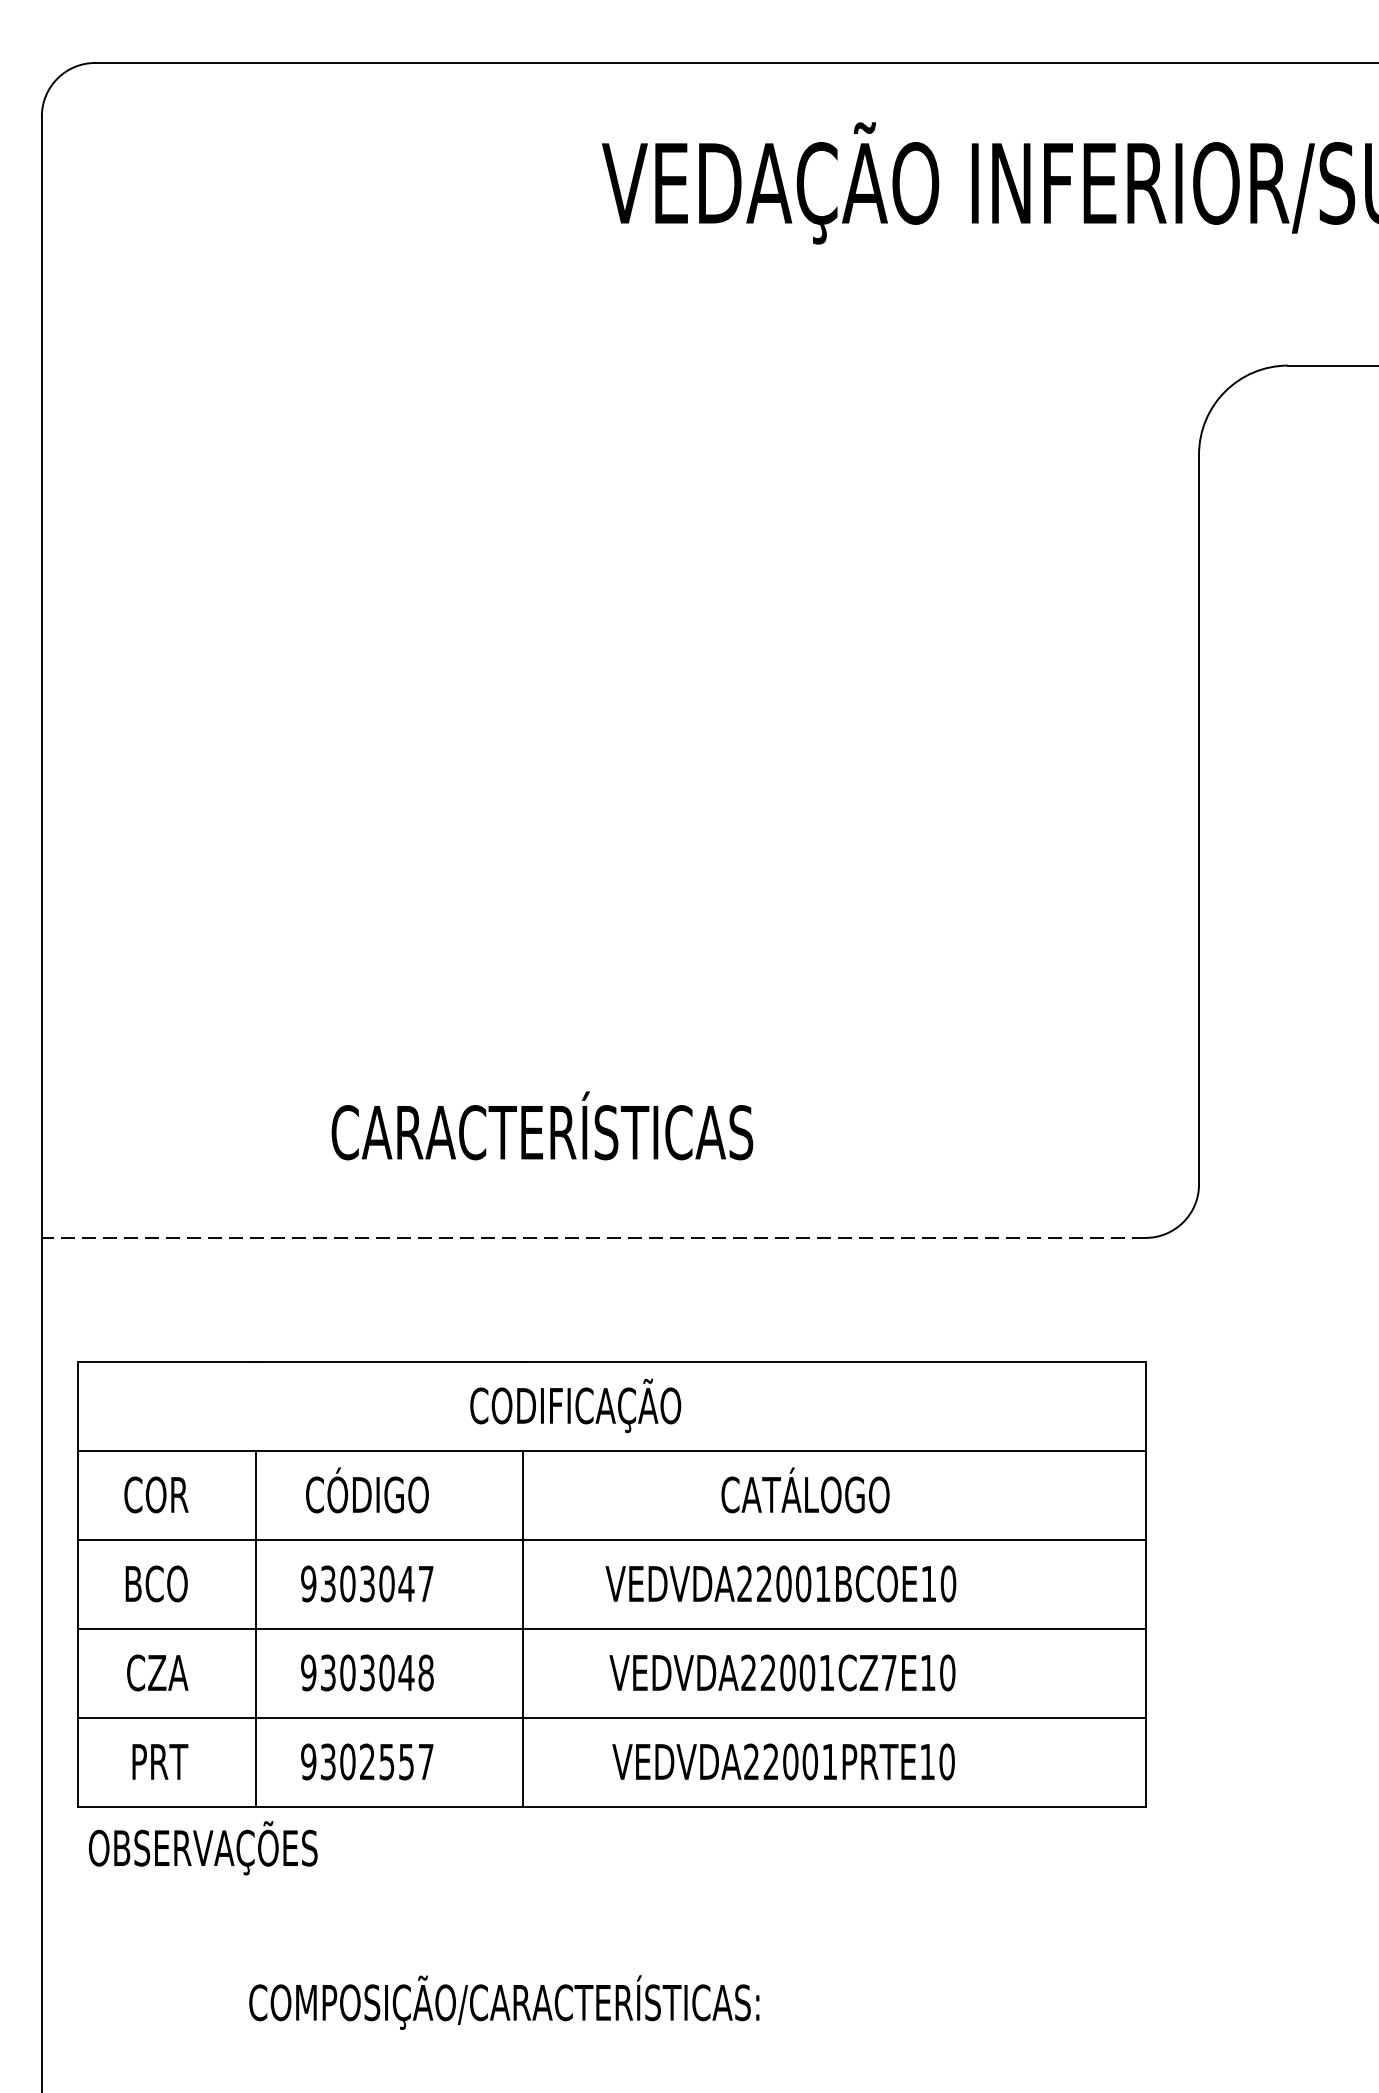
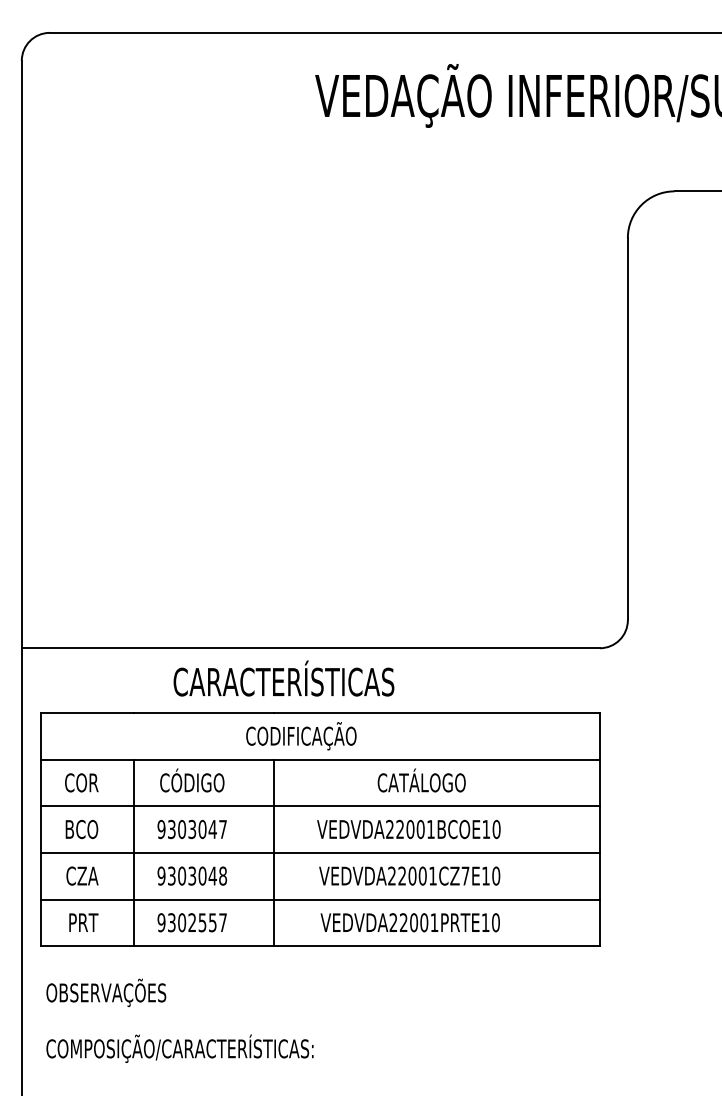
text: (541, 1125) -> (283, 678), moved
line: (593, 1238) -> (310, 648), dashed -> solid
text: (203, 1847) -> (106, 992), moved
text: (503, 2002) -> (179, 1048), moved

